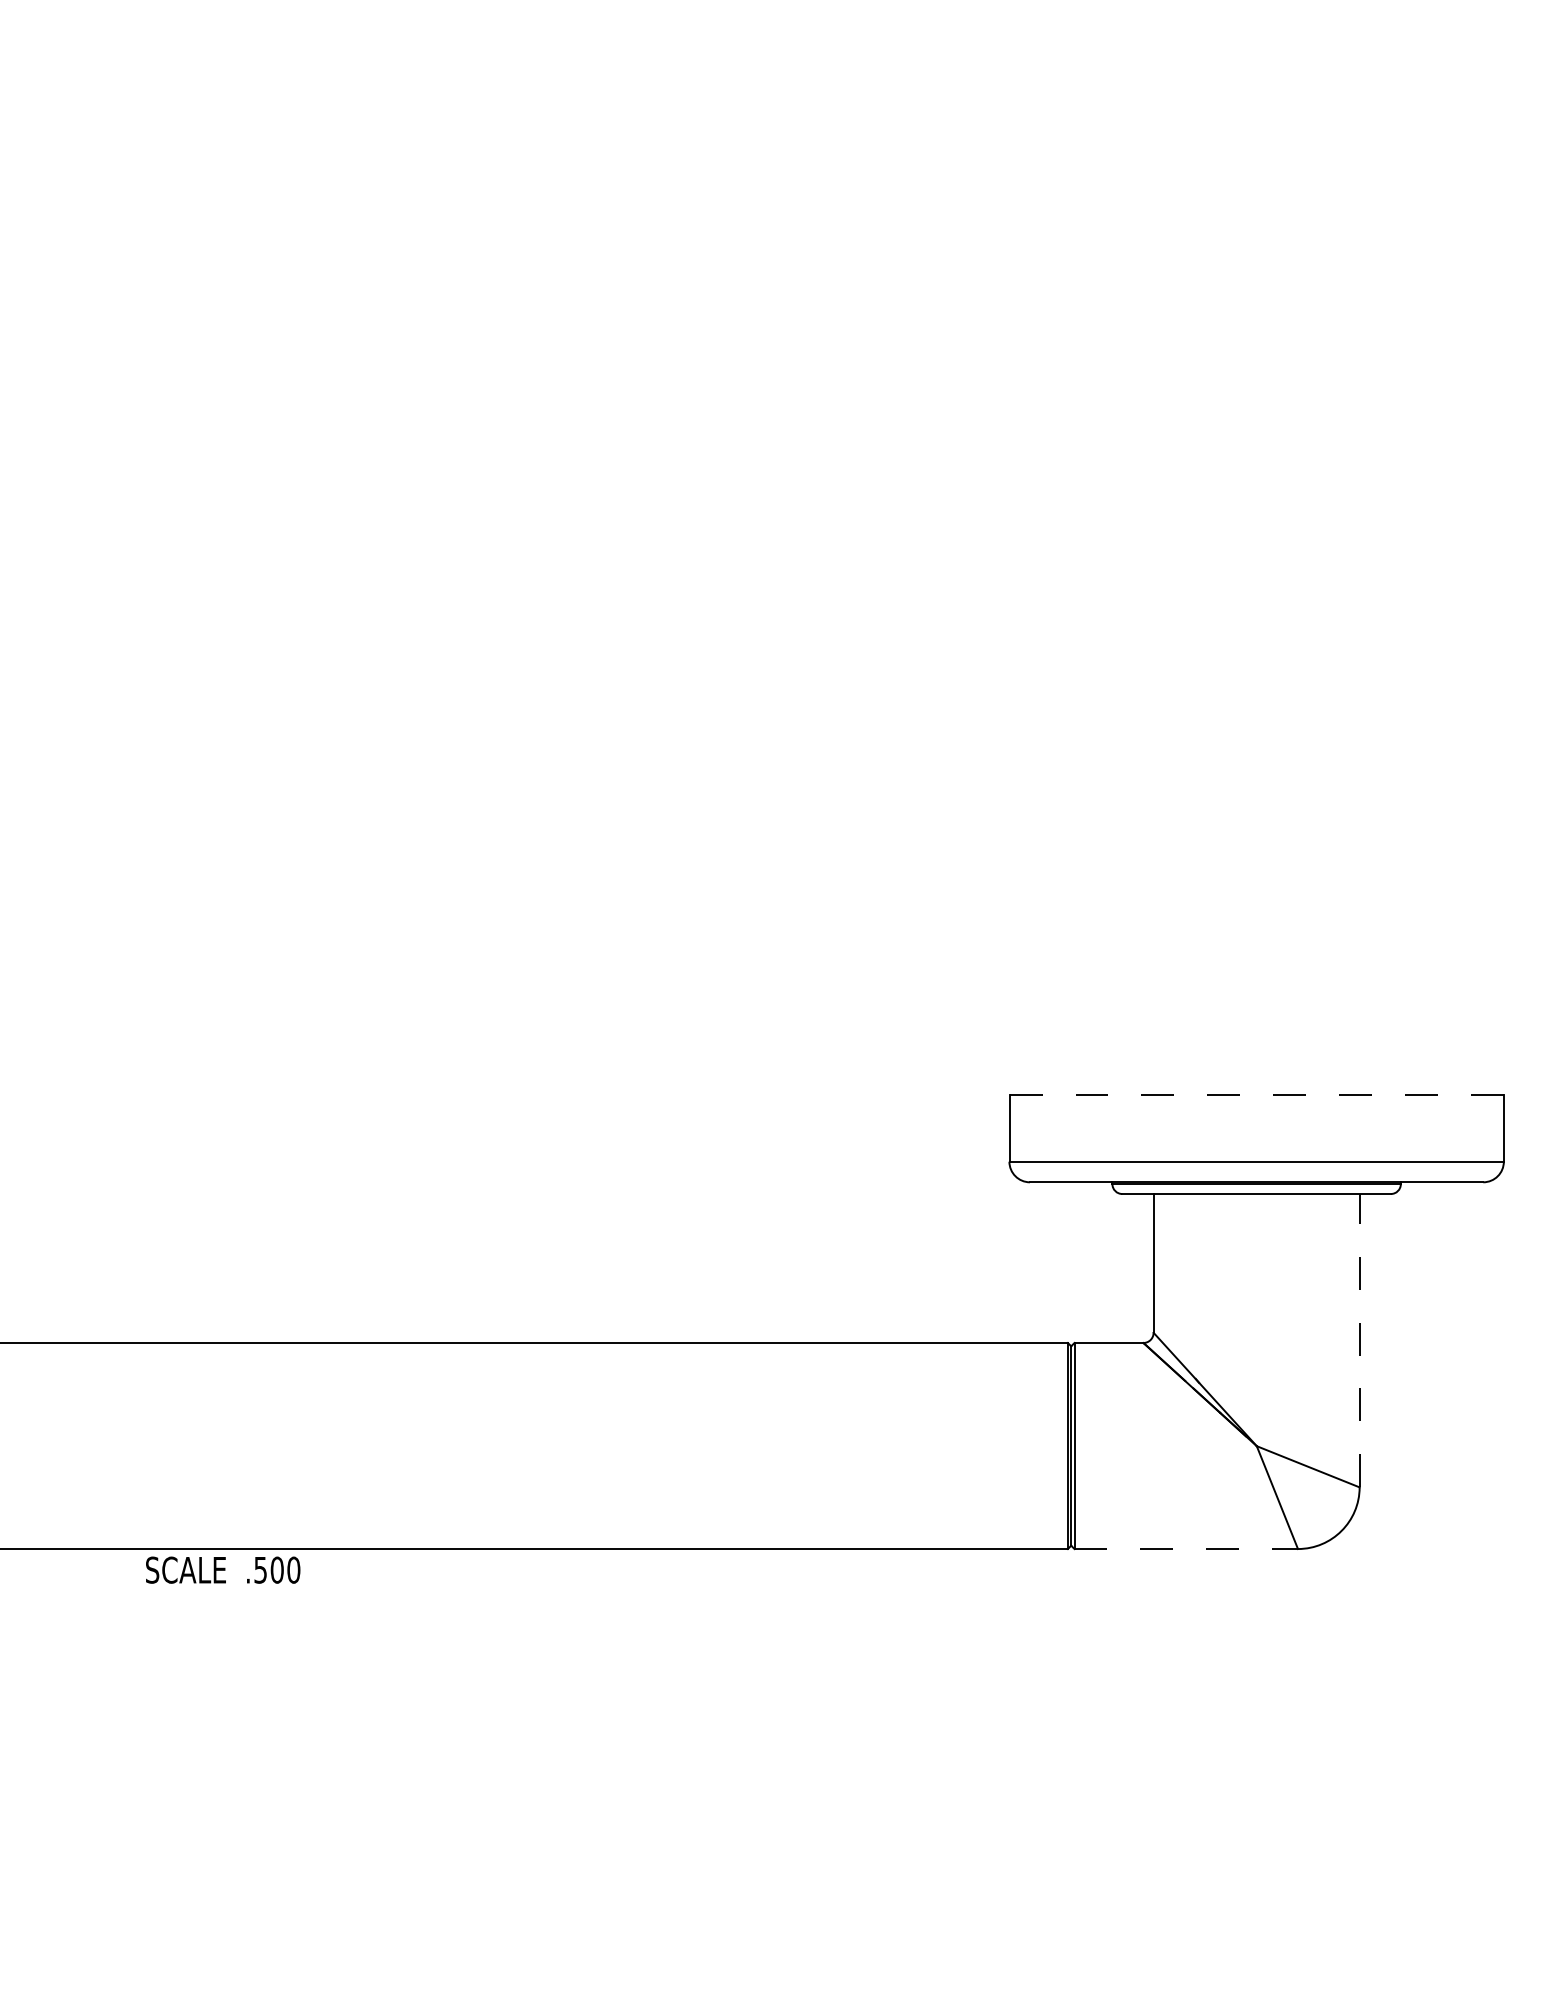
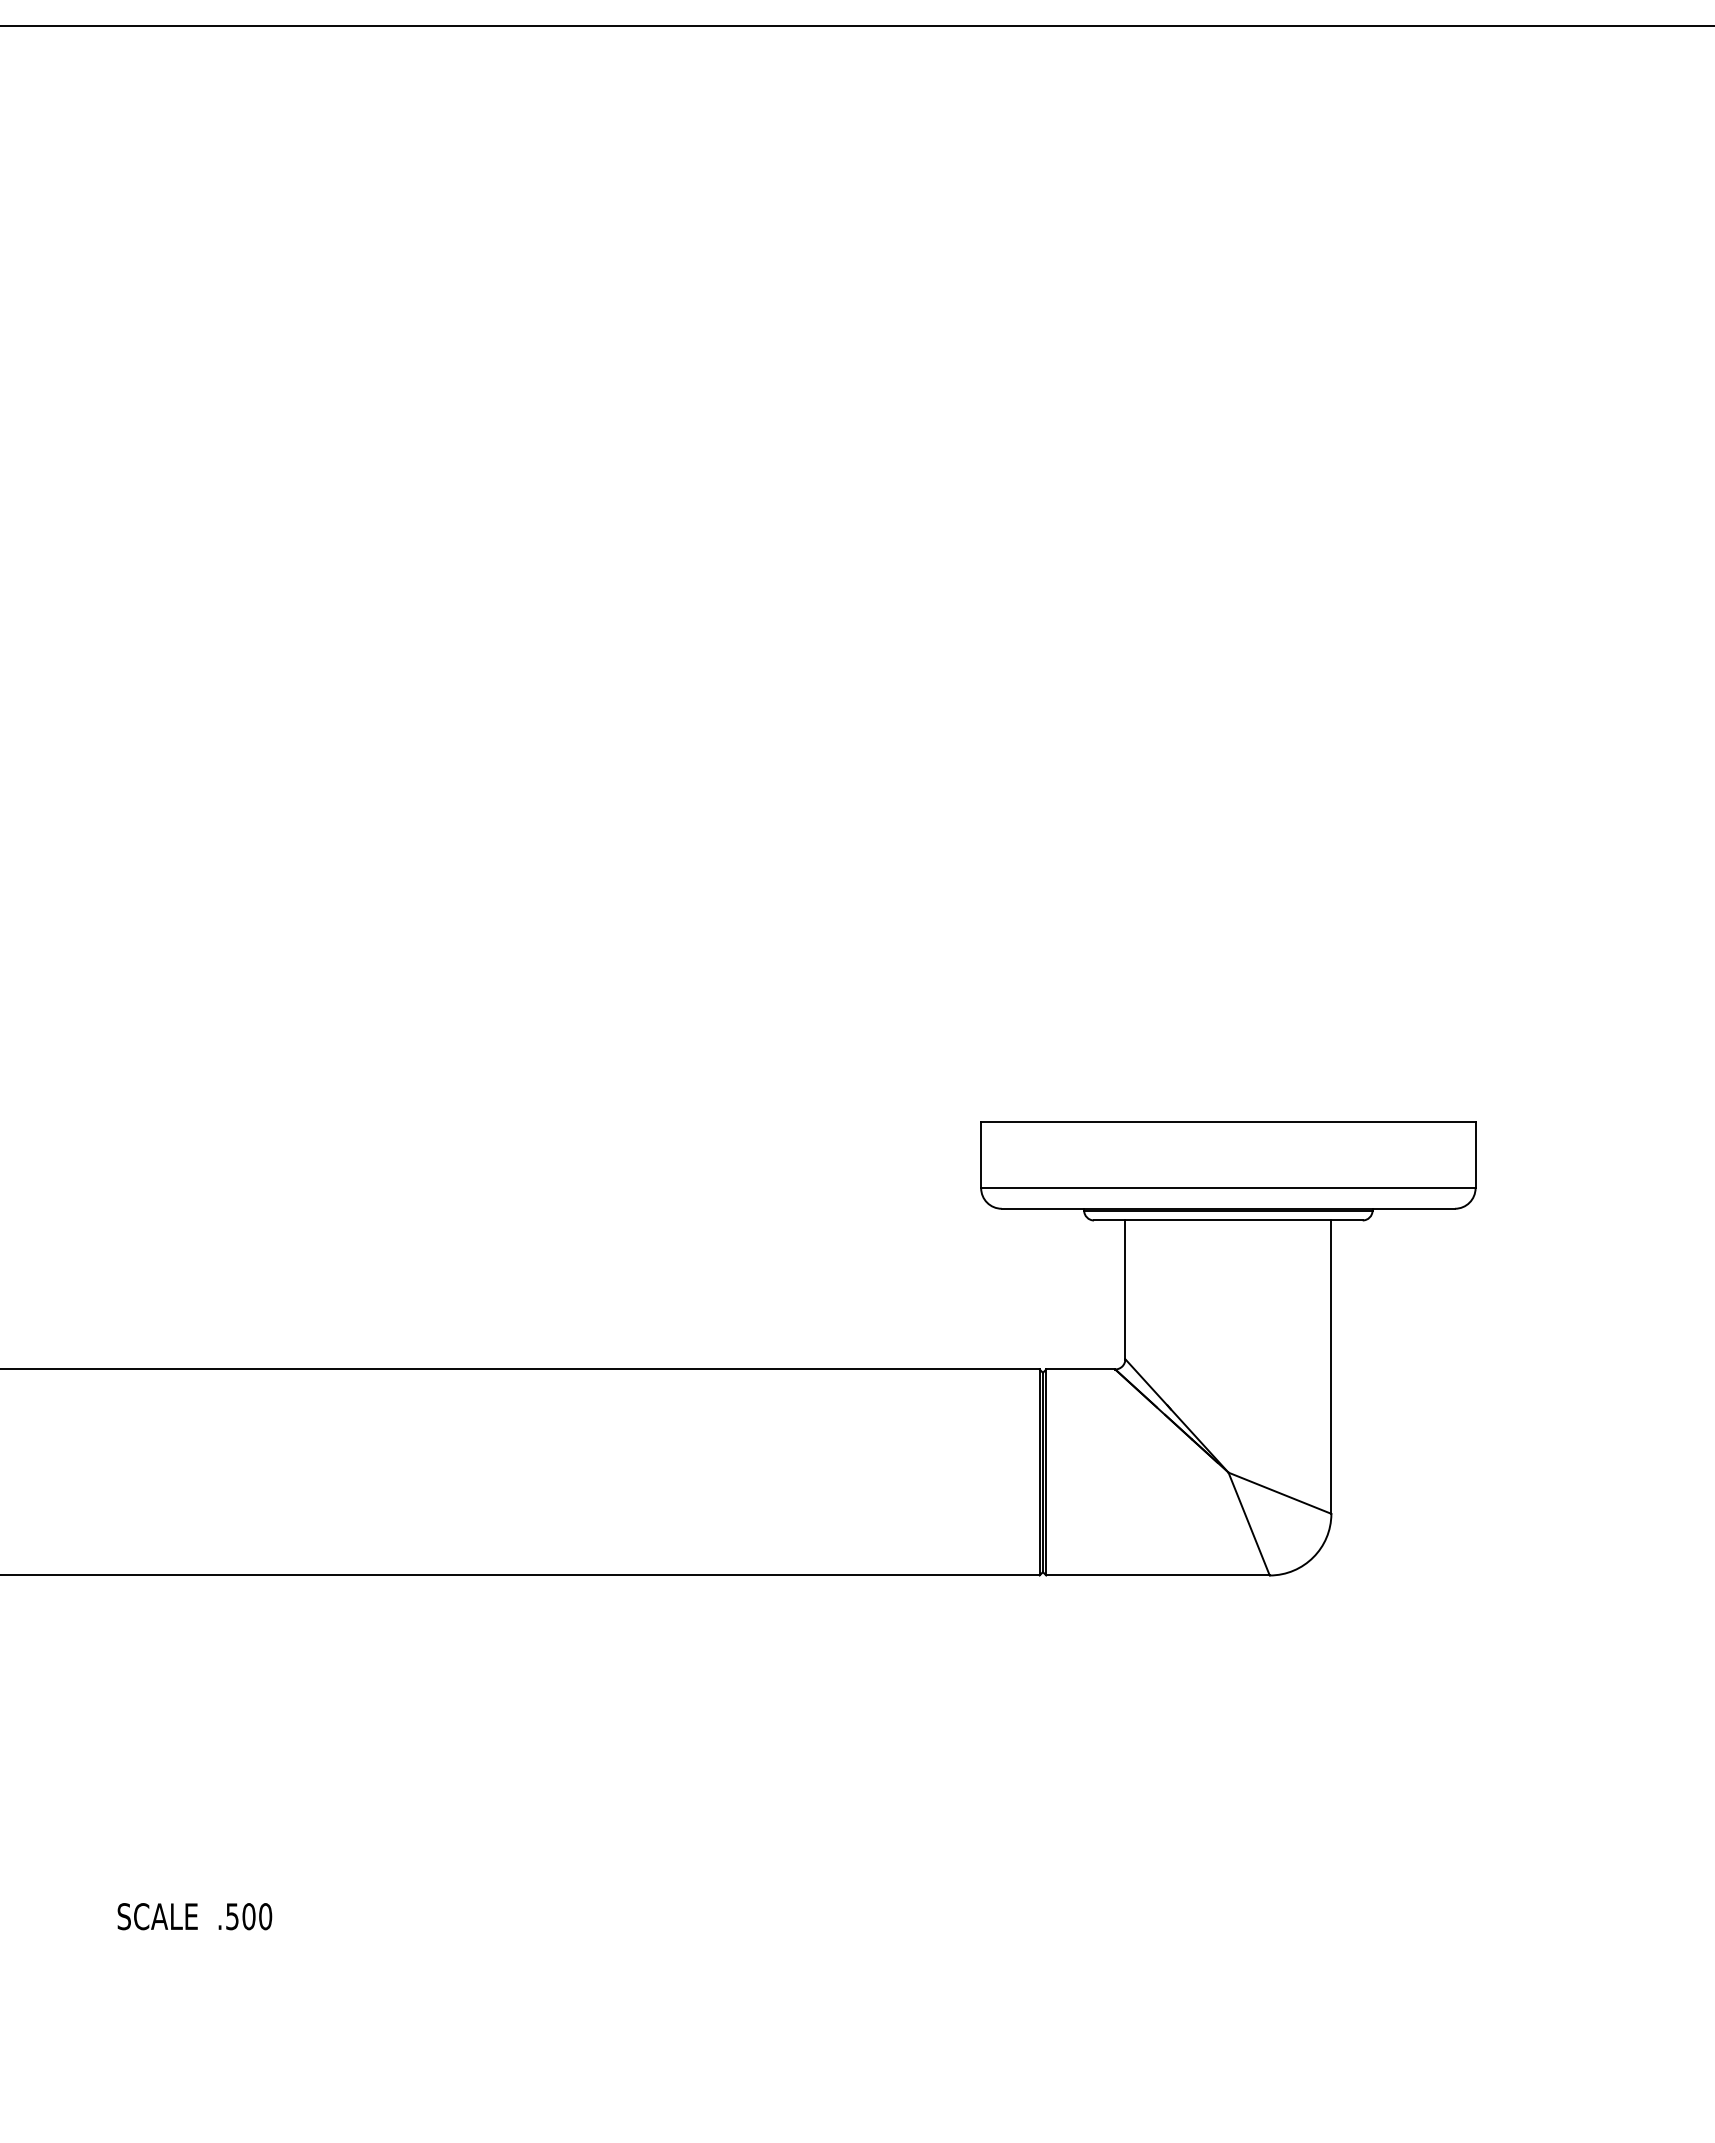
line: (1257, 1095) -> (1229, 1121), dashed -> solid
line: (1359, 1341) -> (1331, 1367), dashed -> solid
line: (1186, 1549) -> (1158, 1575), dashed -> solid
text: (222, 1570) -> (194, 1916), moved

